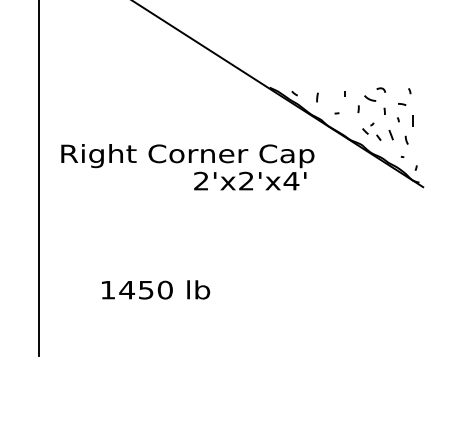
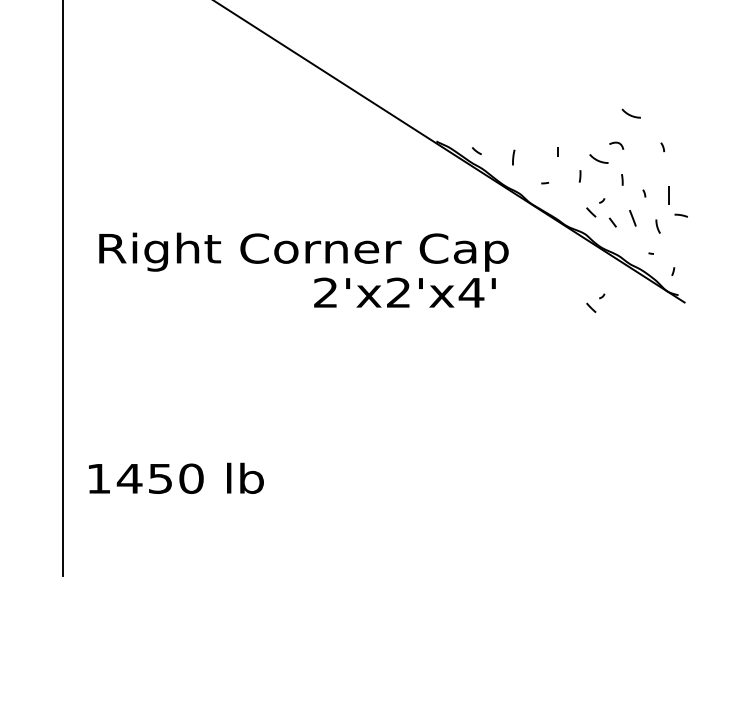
curve: (390, 70) -> (631, 113), added
curve: (402, 104) -> (681, 215), moved
part: (368, 187) -> (596, 303), added
text: (156, 289) -> (177, 477), moved

